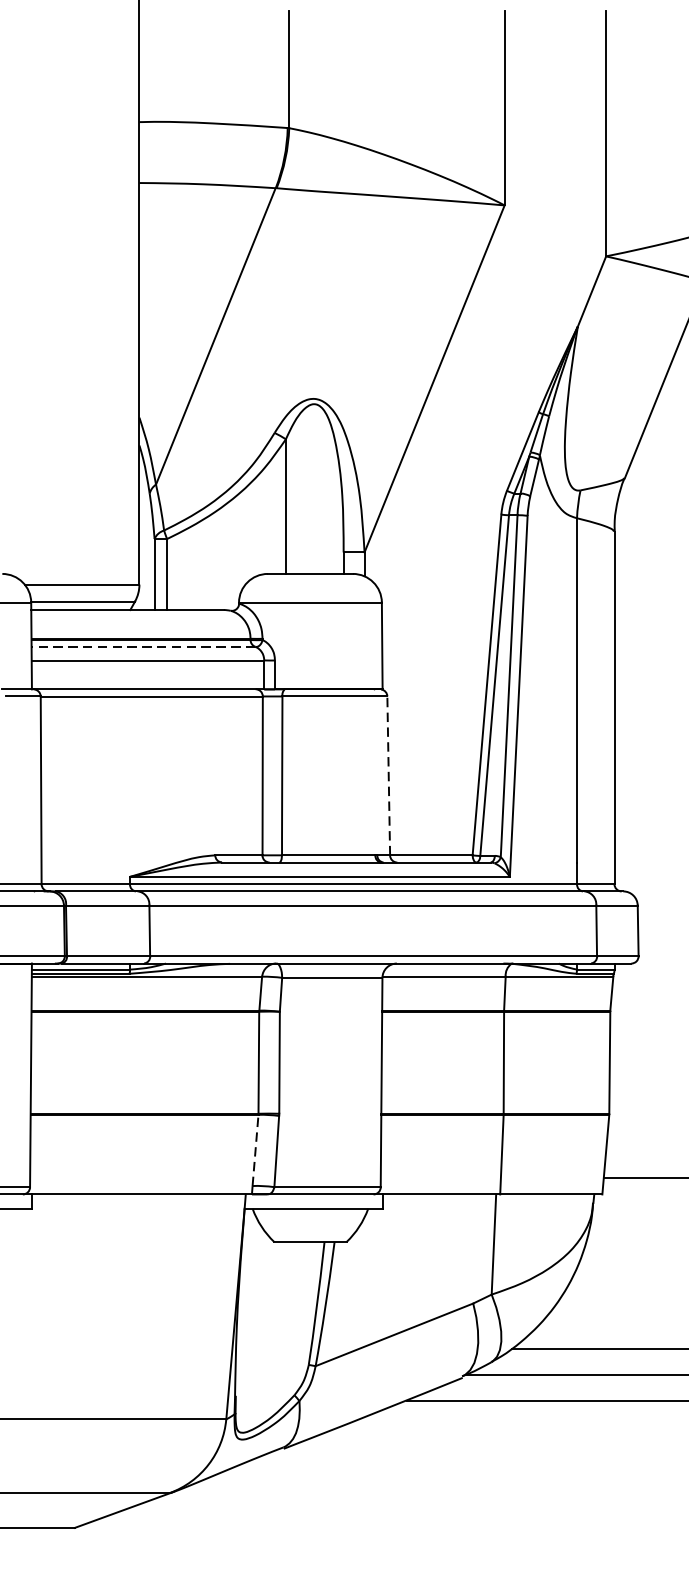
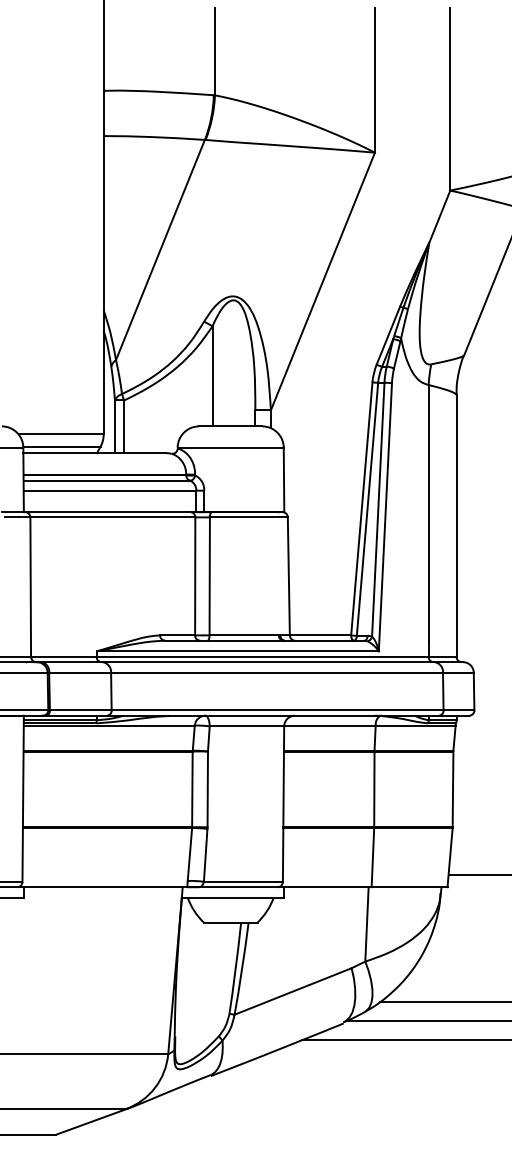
line: (143, 646) -> (106, 480), dashed -> solid
line: (388, 774) -> (288, 575), dashed -> solid
line: (254, 1150) -> (189, 854), dashed -> solid

